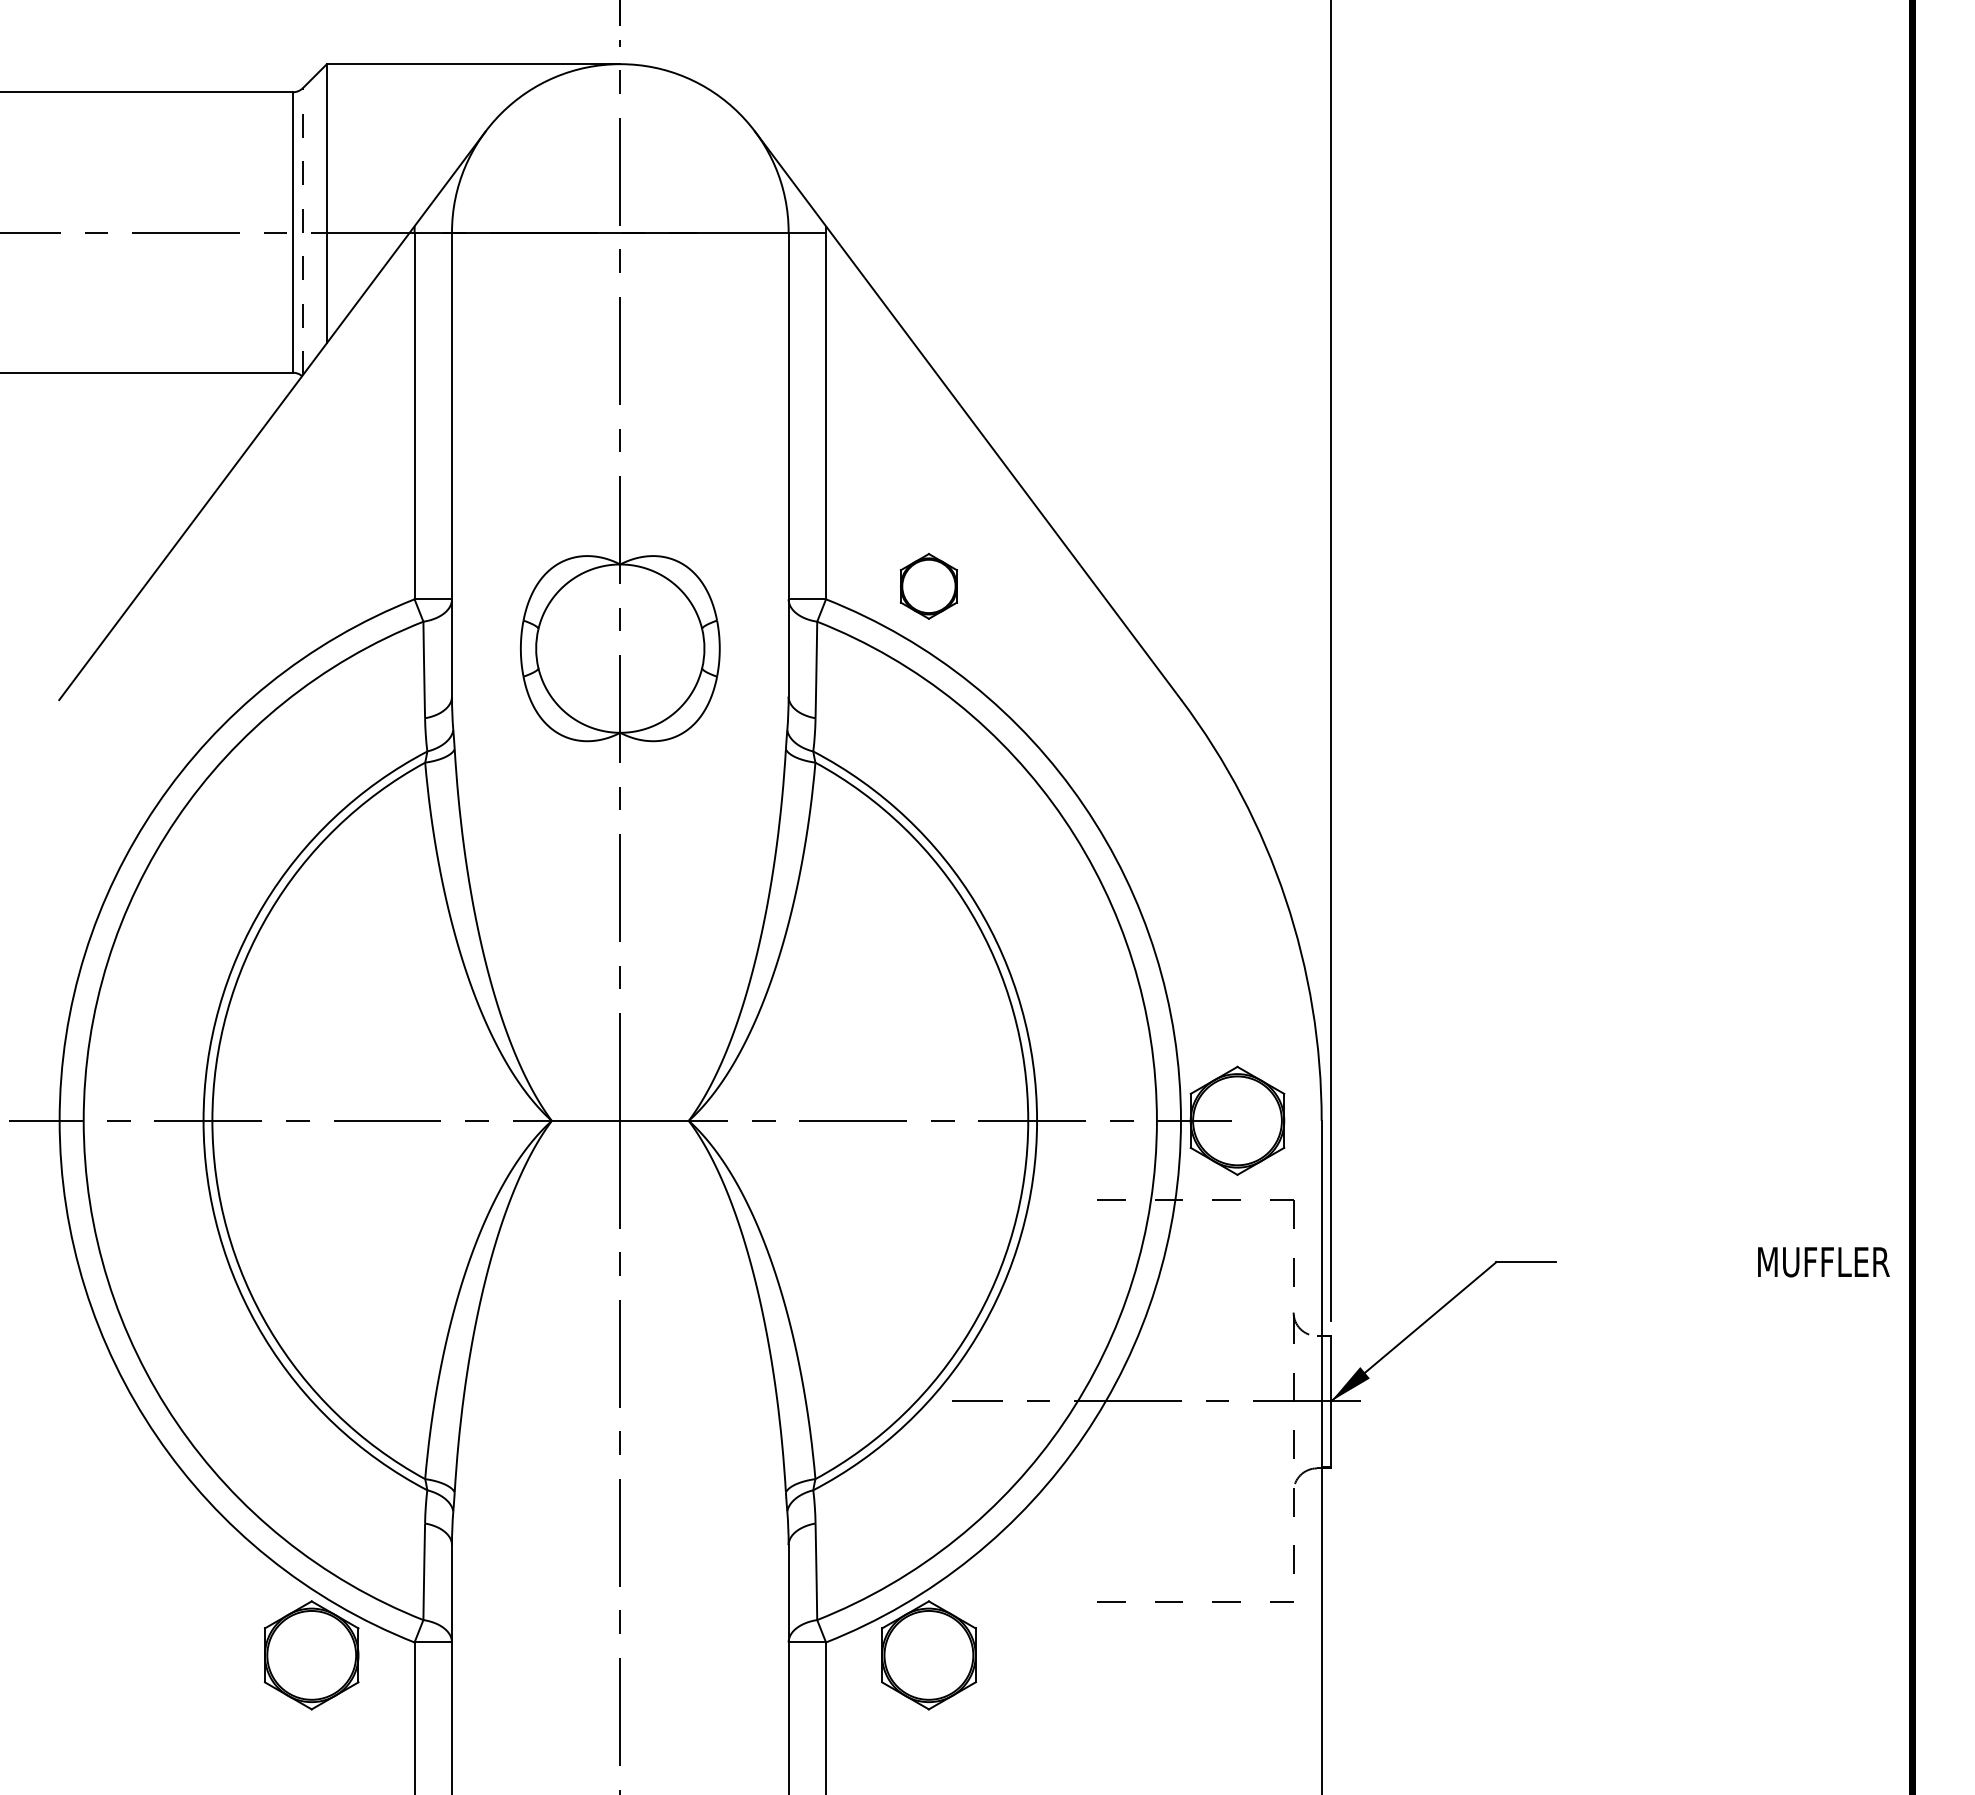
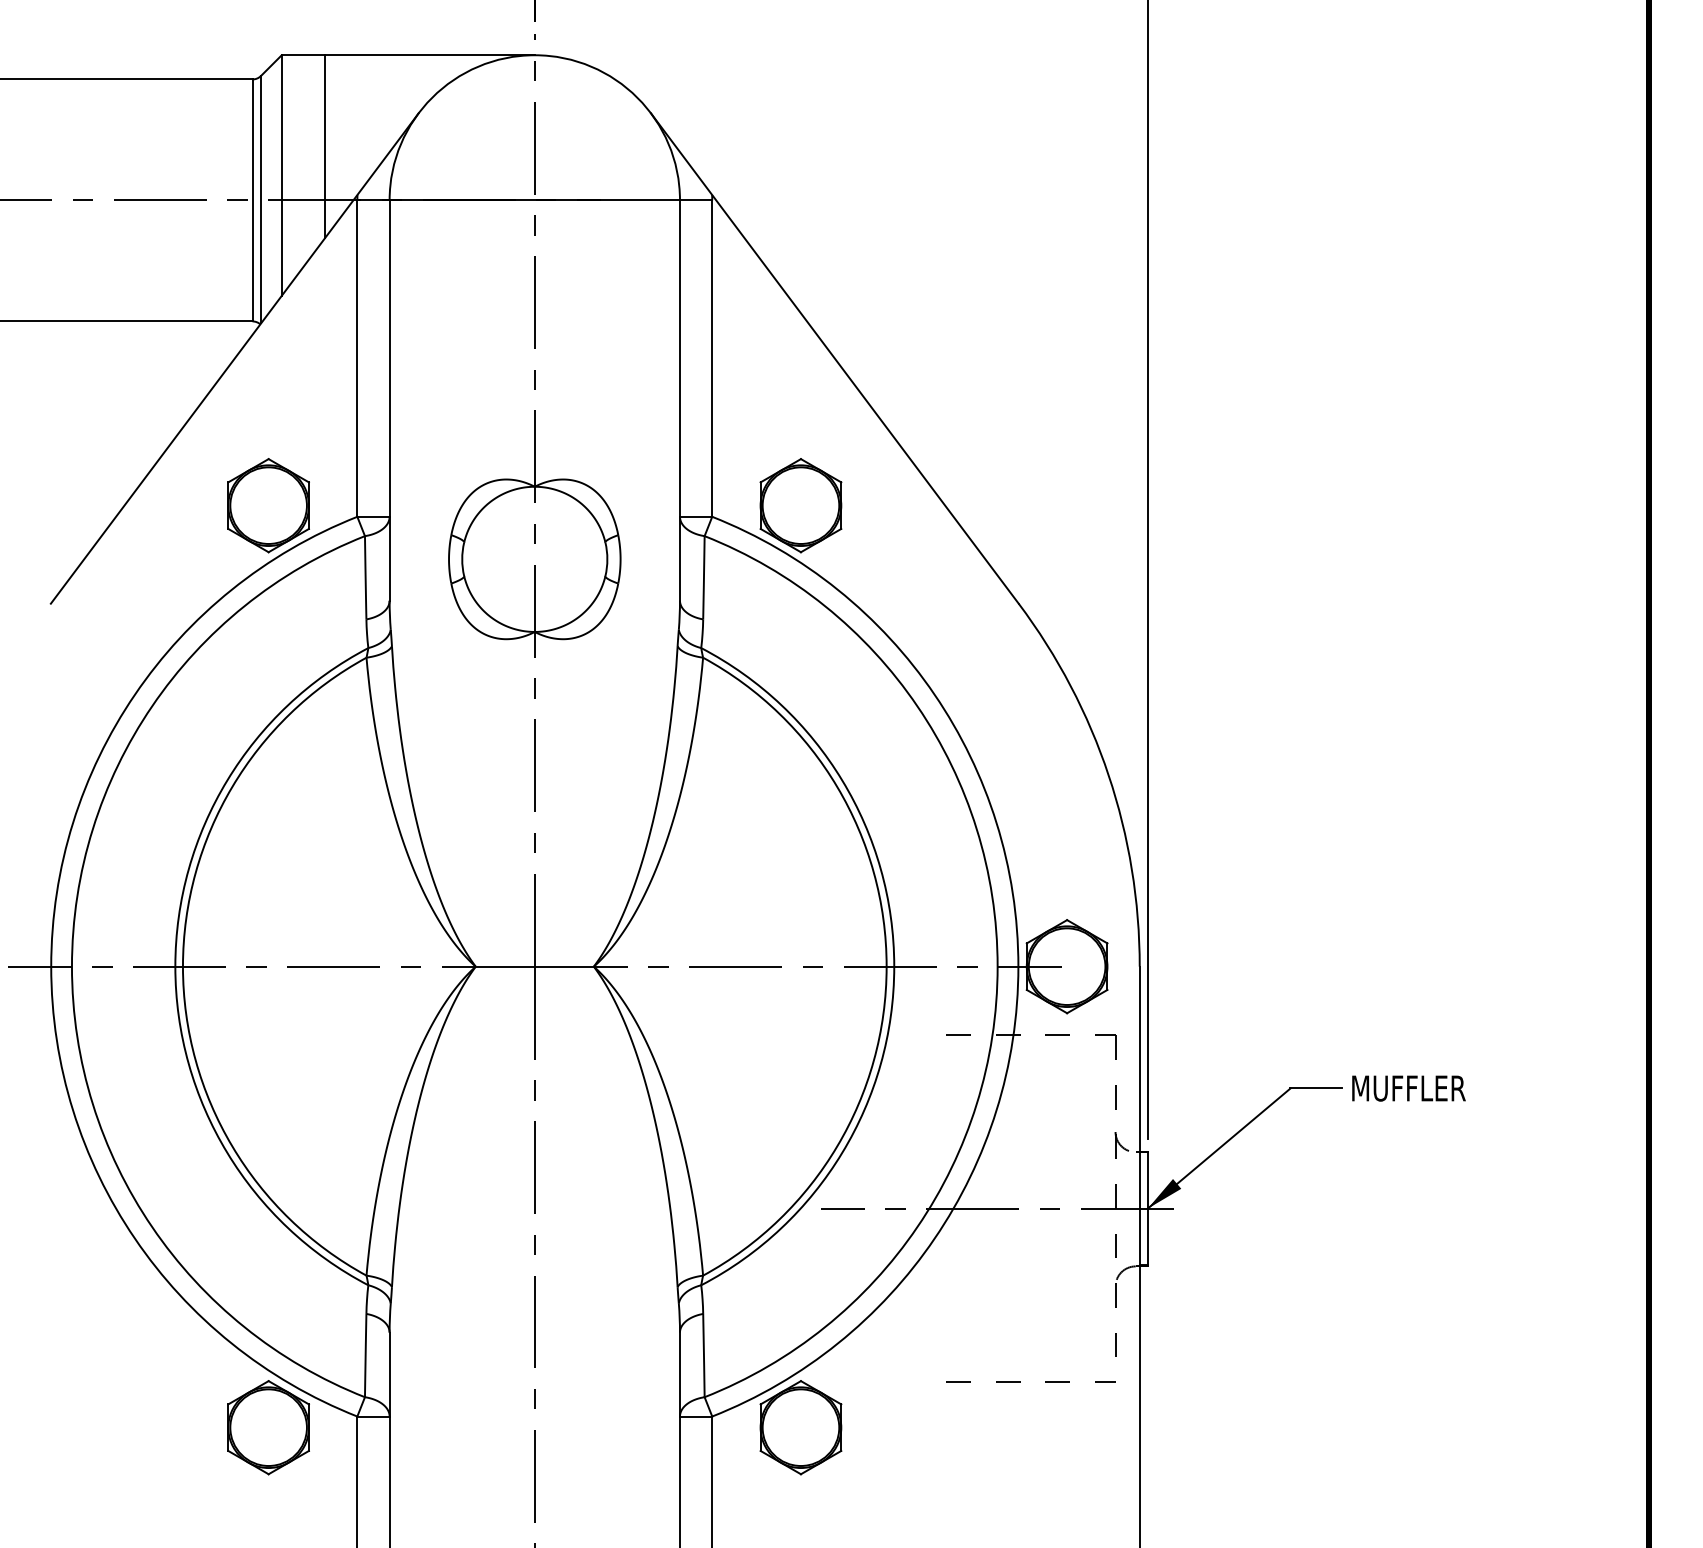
line: (377, 170) -> (325, 146), added
line: (302, 231) -> (260, 199), dashed -> solid
part: (311, 586) -> (268, 505), added
part: (928, 586) -> (800, 505), size x1.67
text: (1823, 1262) -> (1408, 1088), moved

